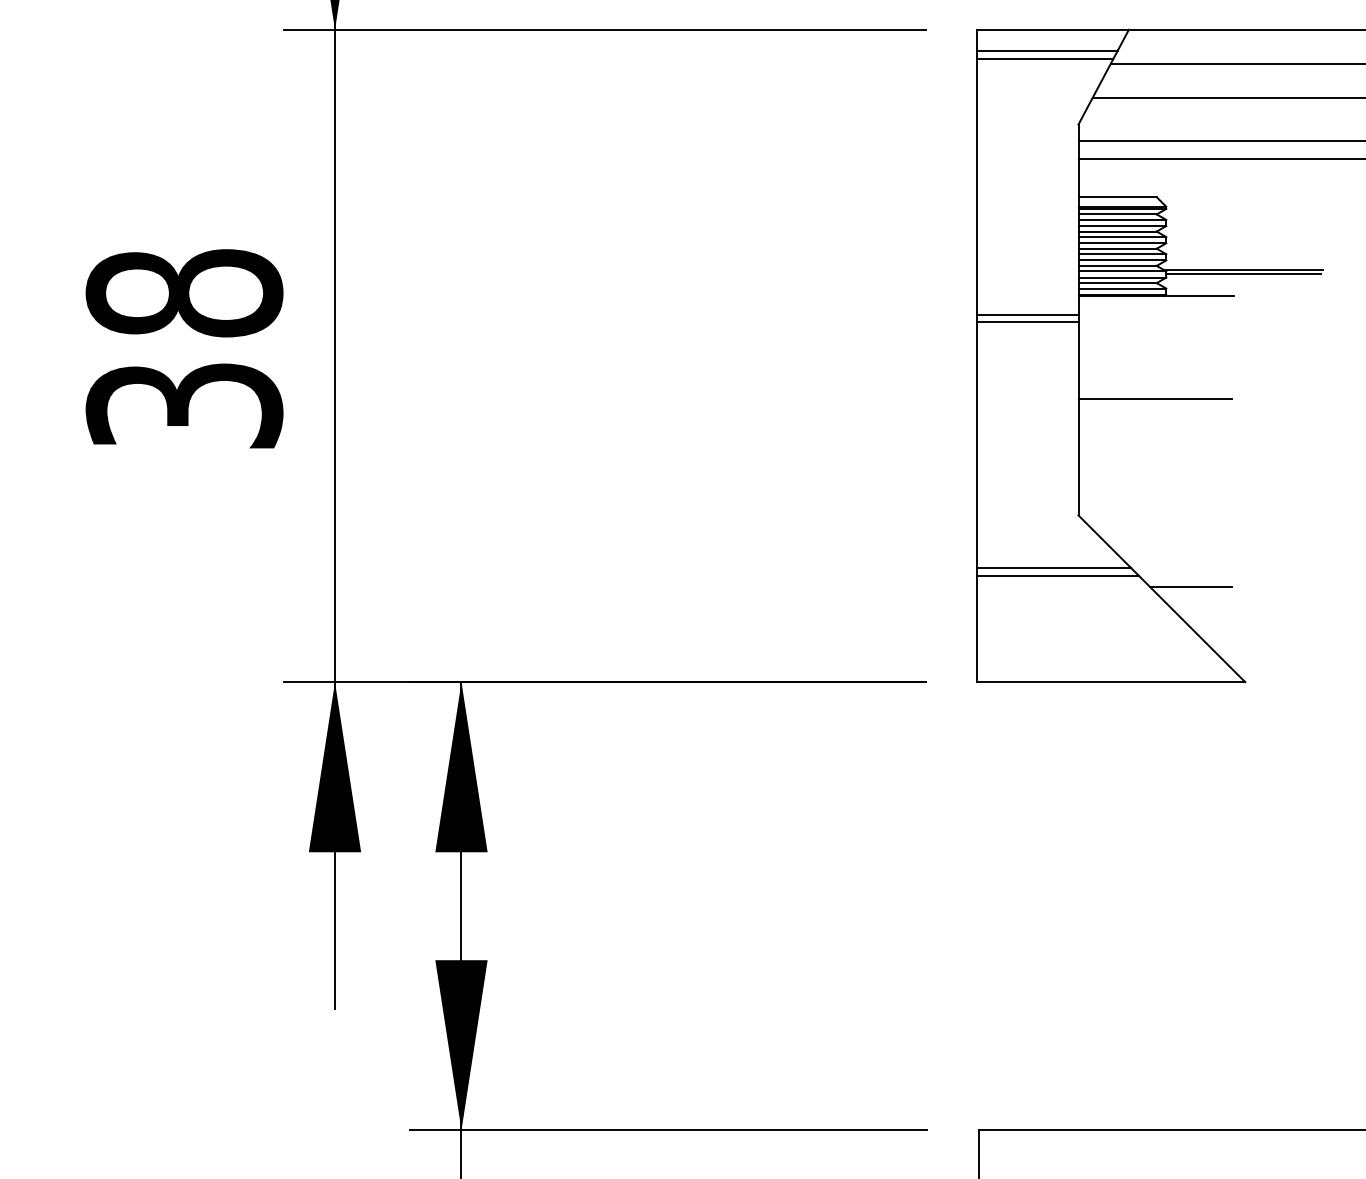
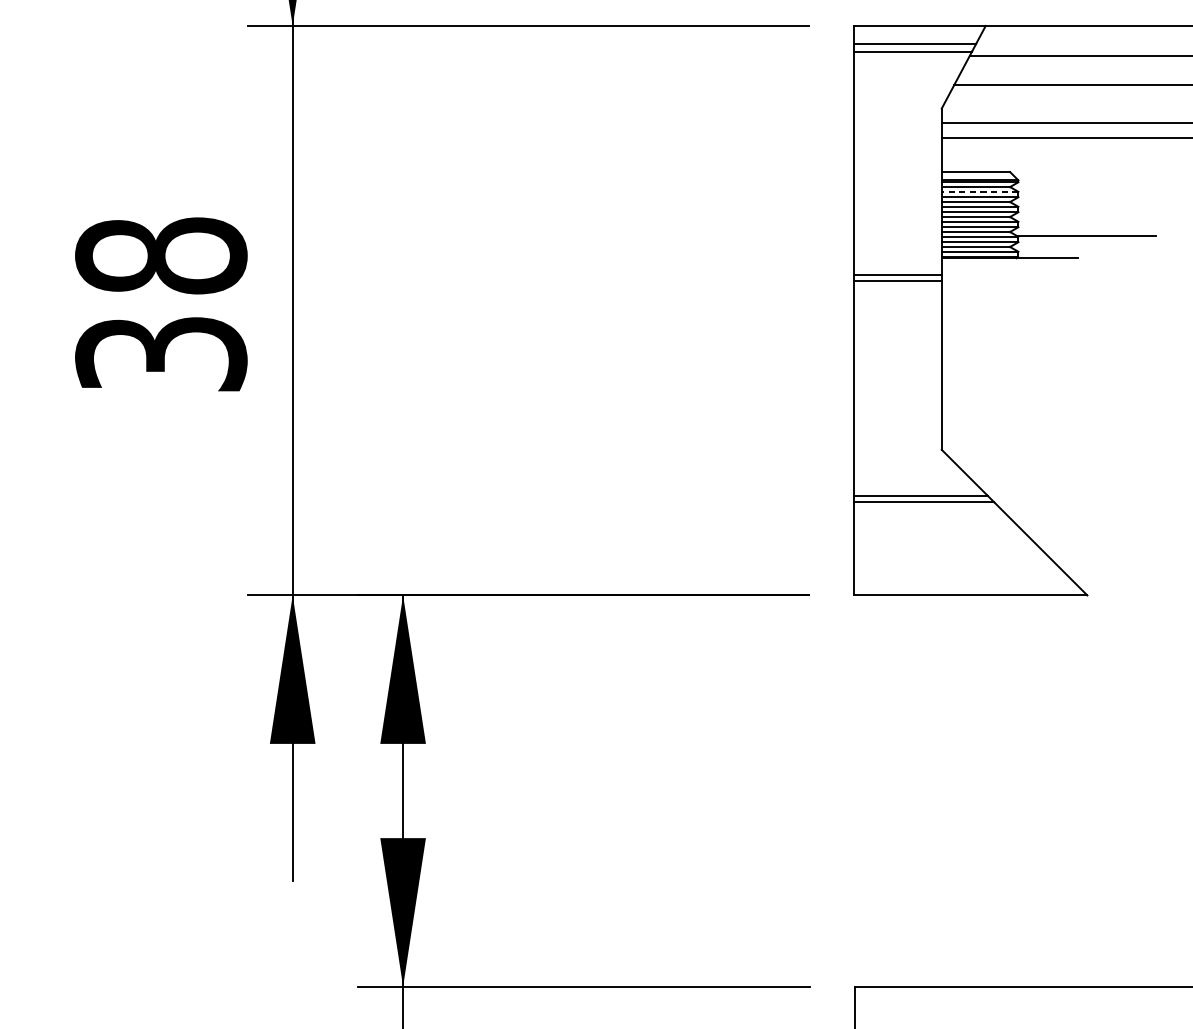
line: (1122, 219) -> (980, 191), solid -> dashed
line: (1243, 274) -> (1085, 239), removed
line: (1154, 398) -> (1008, 347), removed
line: (1190, 586) -> (1039, 511), removed

